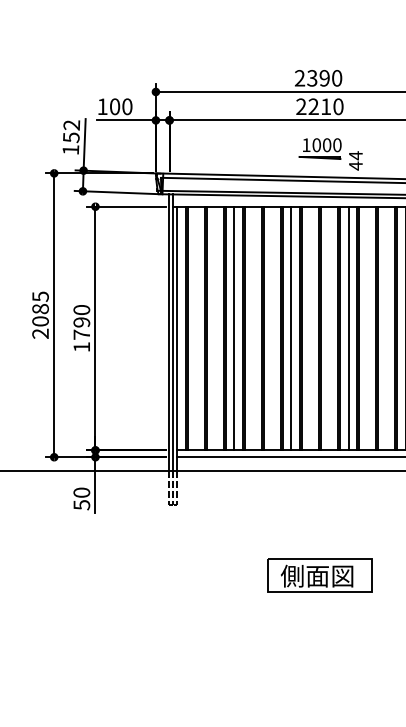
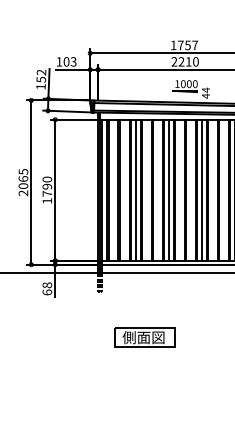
text: (318, 78) -> (184, 45), 2390 -> 1757
text: (126, 106) -> (73, 61), 100 -> 103
text: (40, 308) -> (23, 178), 2085 -> 2065
text: (82, 498) -> (47, 288), 50 -> 68
part: (318, 575) -> (144, 337), moved

